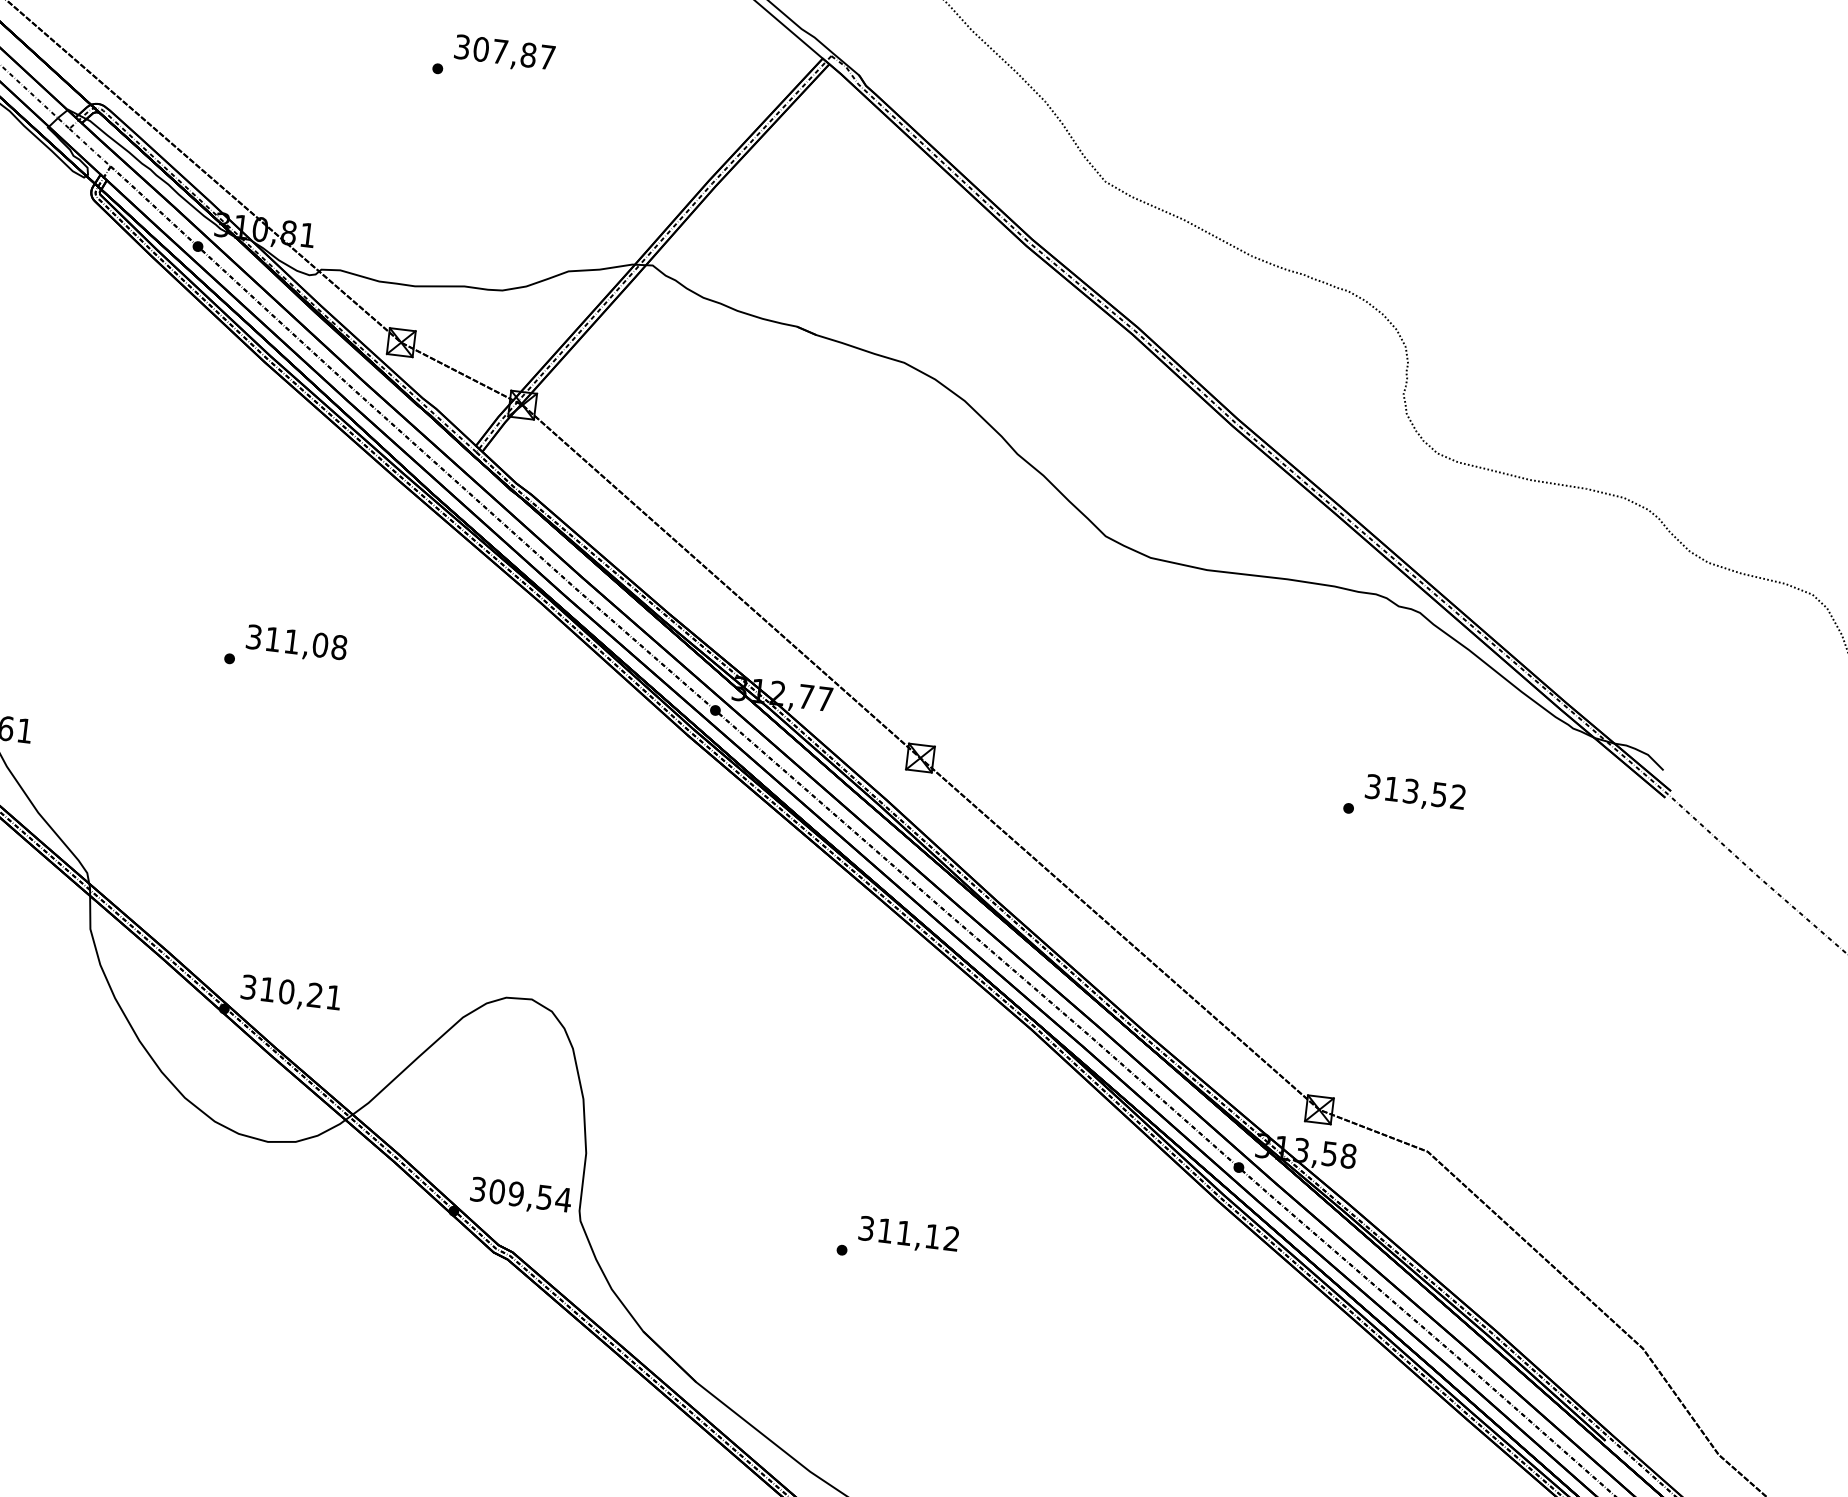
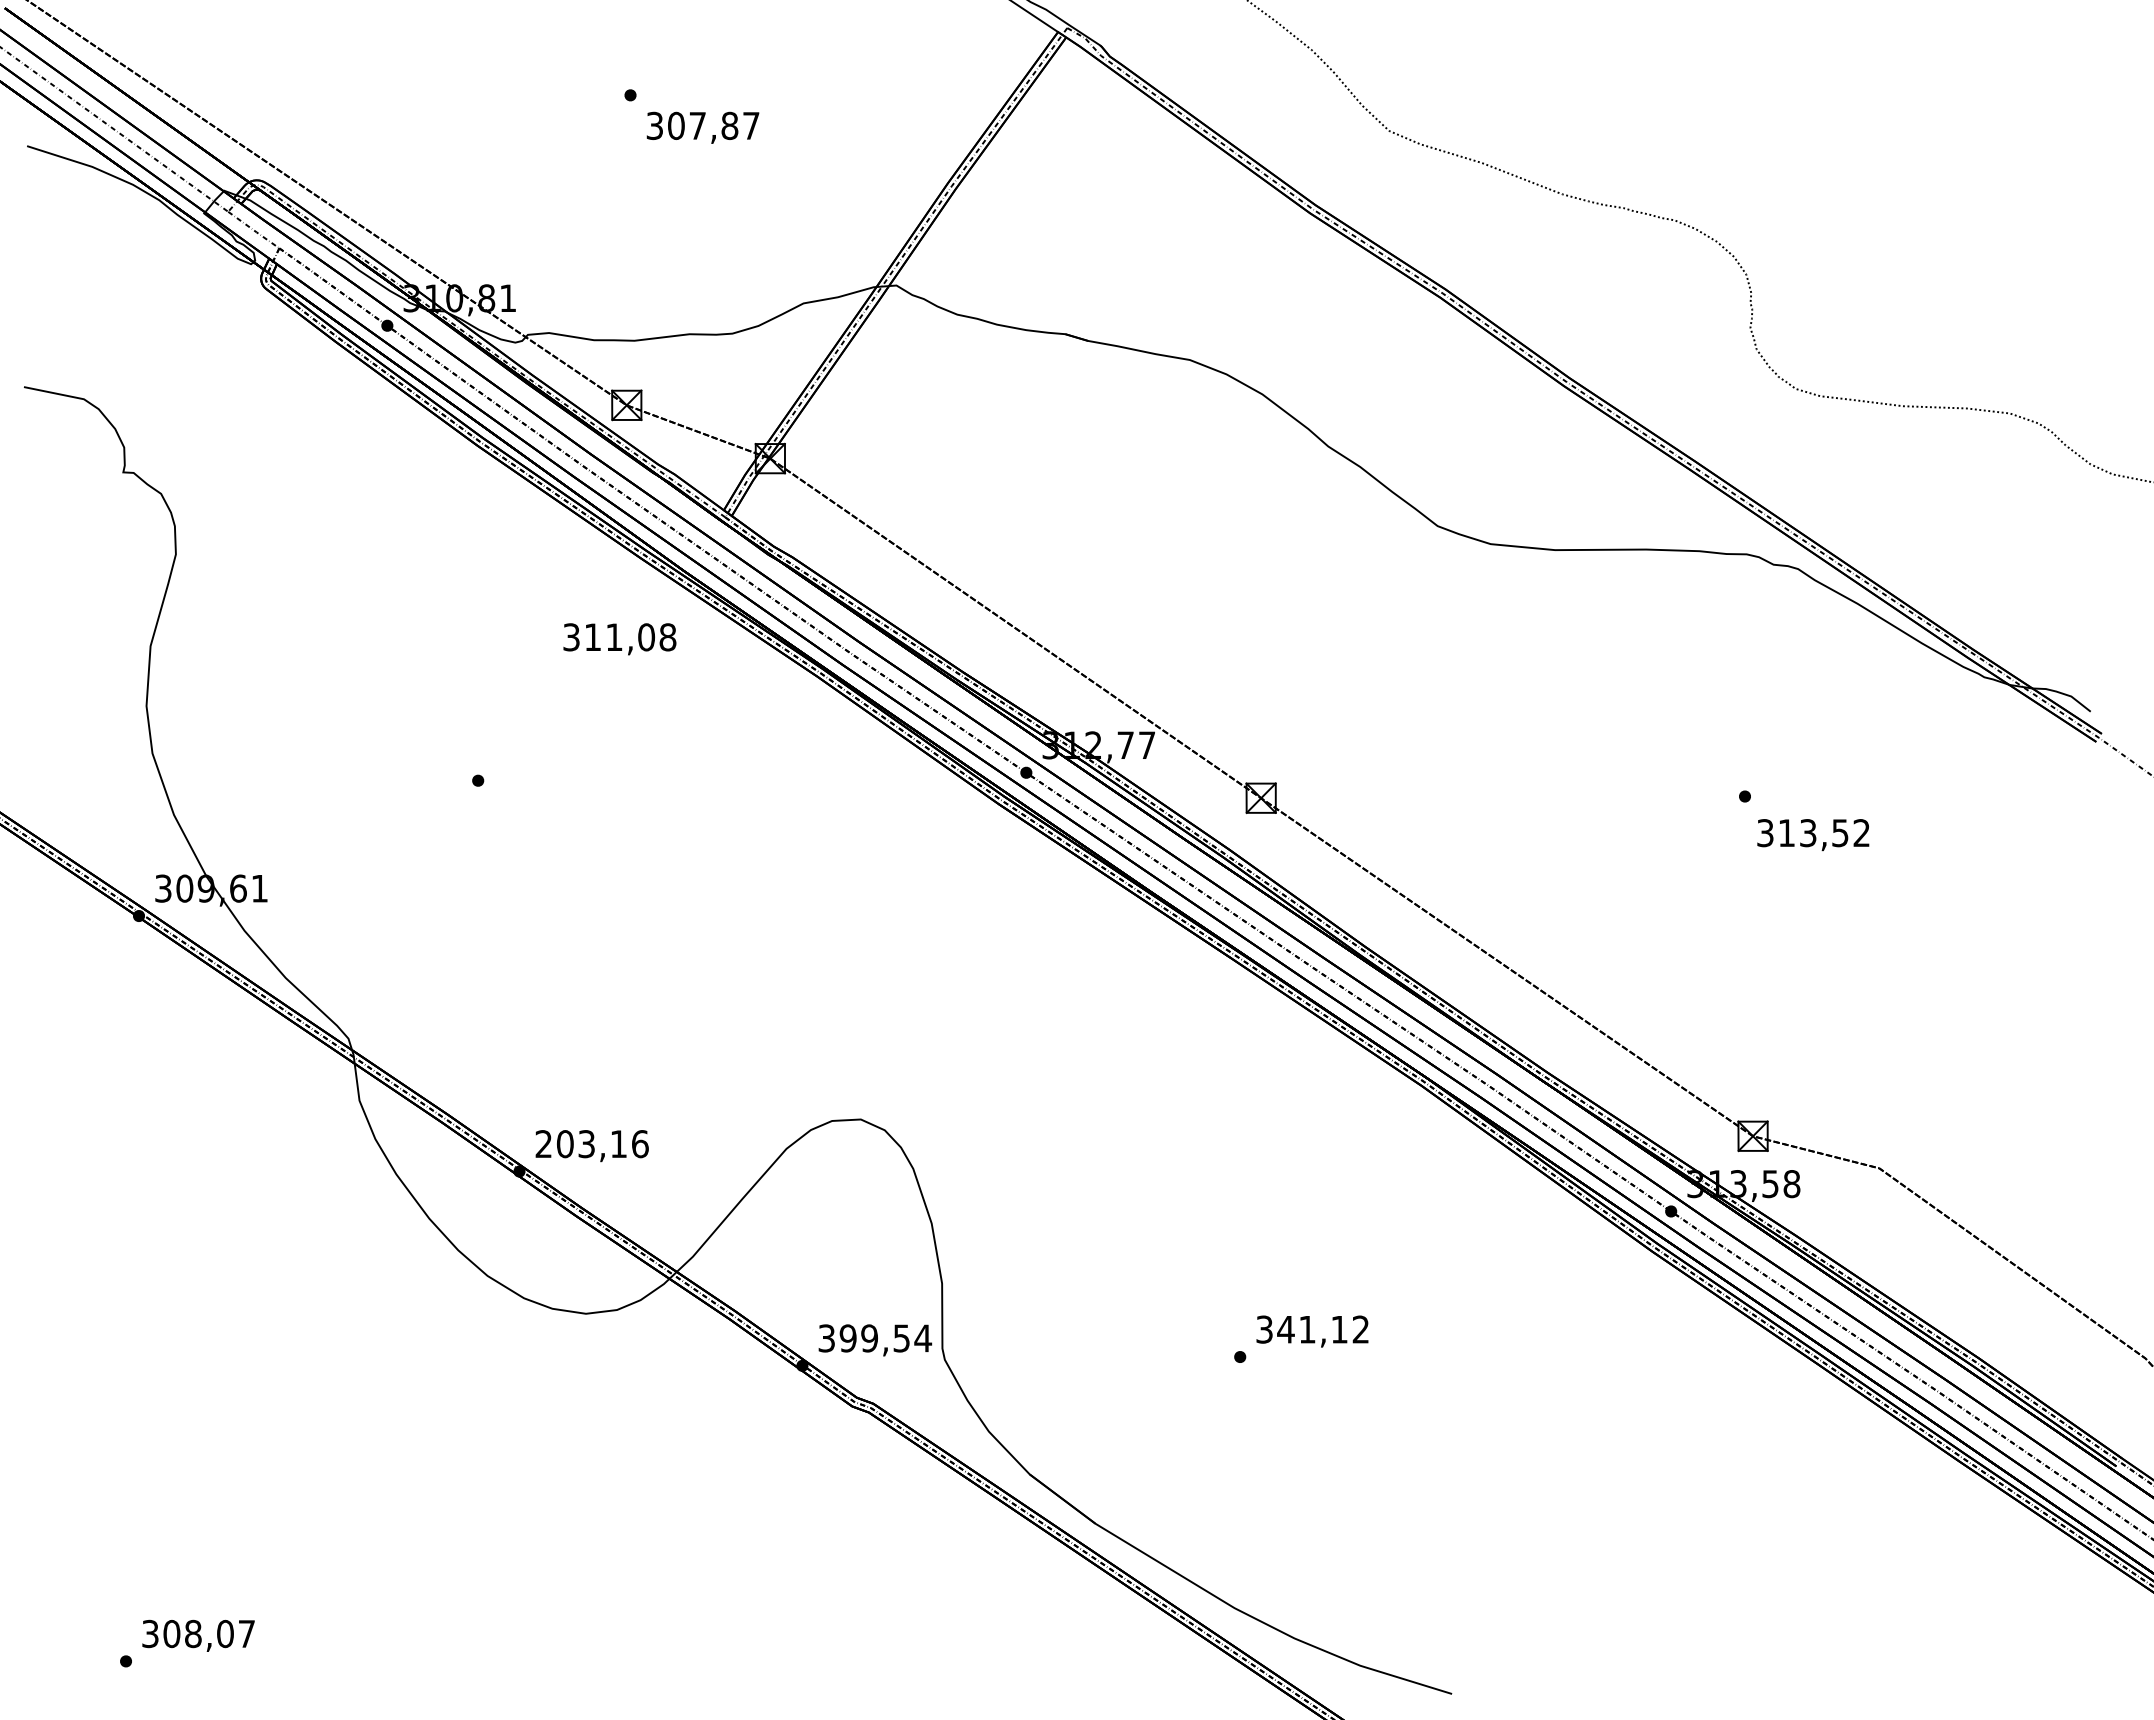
text: (504, 53) -> (702, 127), moved
text: (296, 644) -> (619, 639), moved
text: (1415, 794) -> (1813, 835), moved
text: (290, 992) -> (591, 1144), 310,21 -> 203,16
text: (496, 1191) -> (847, 1338), 309,54 -> 399,54
text: (885, 1230) -> (1285, 1329), 311,12 -> 341,12

